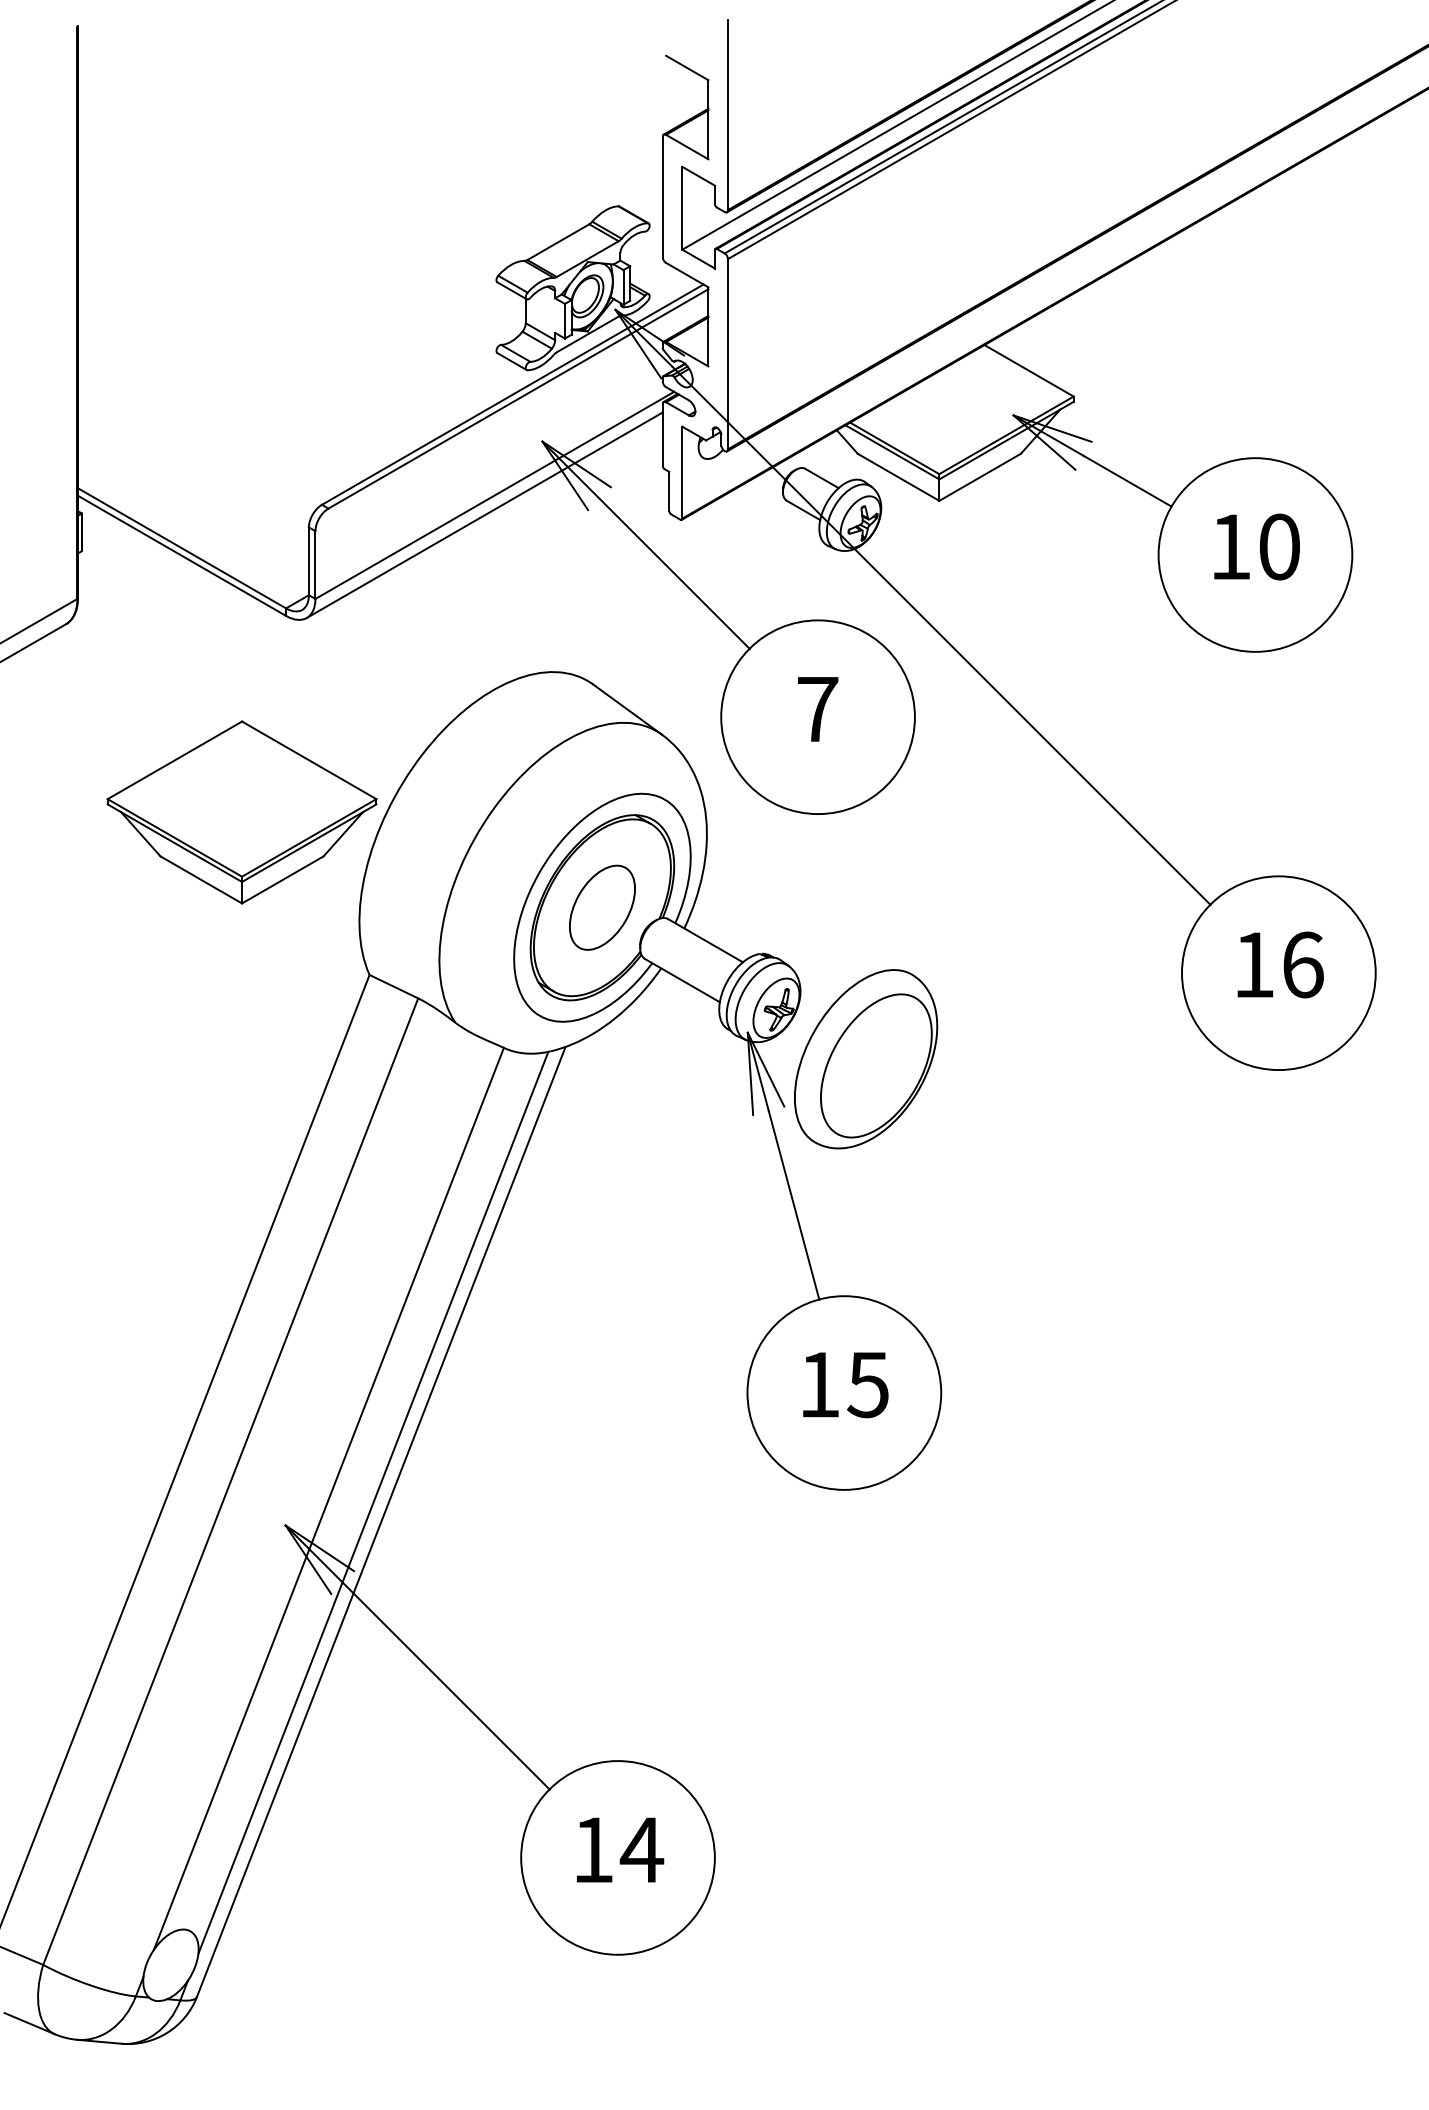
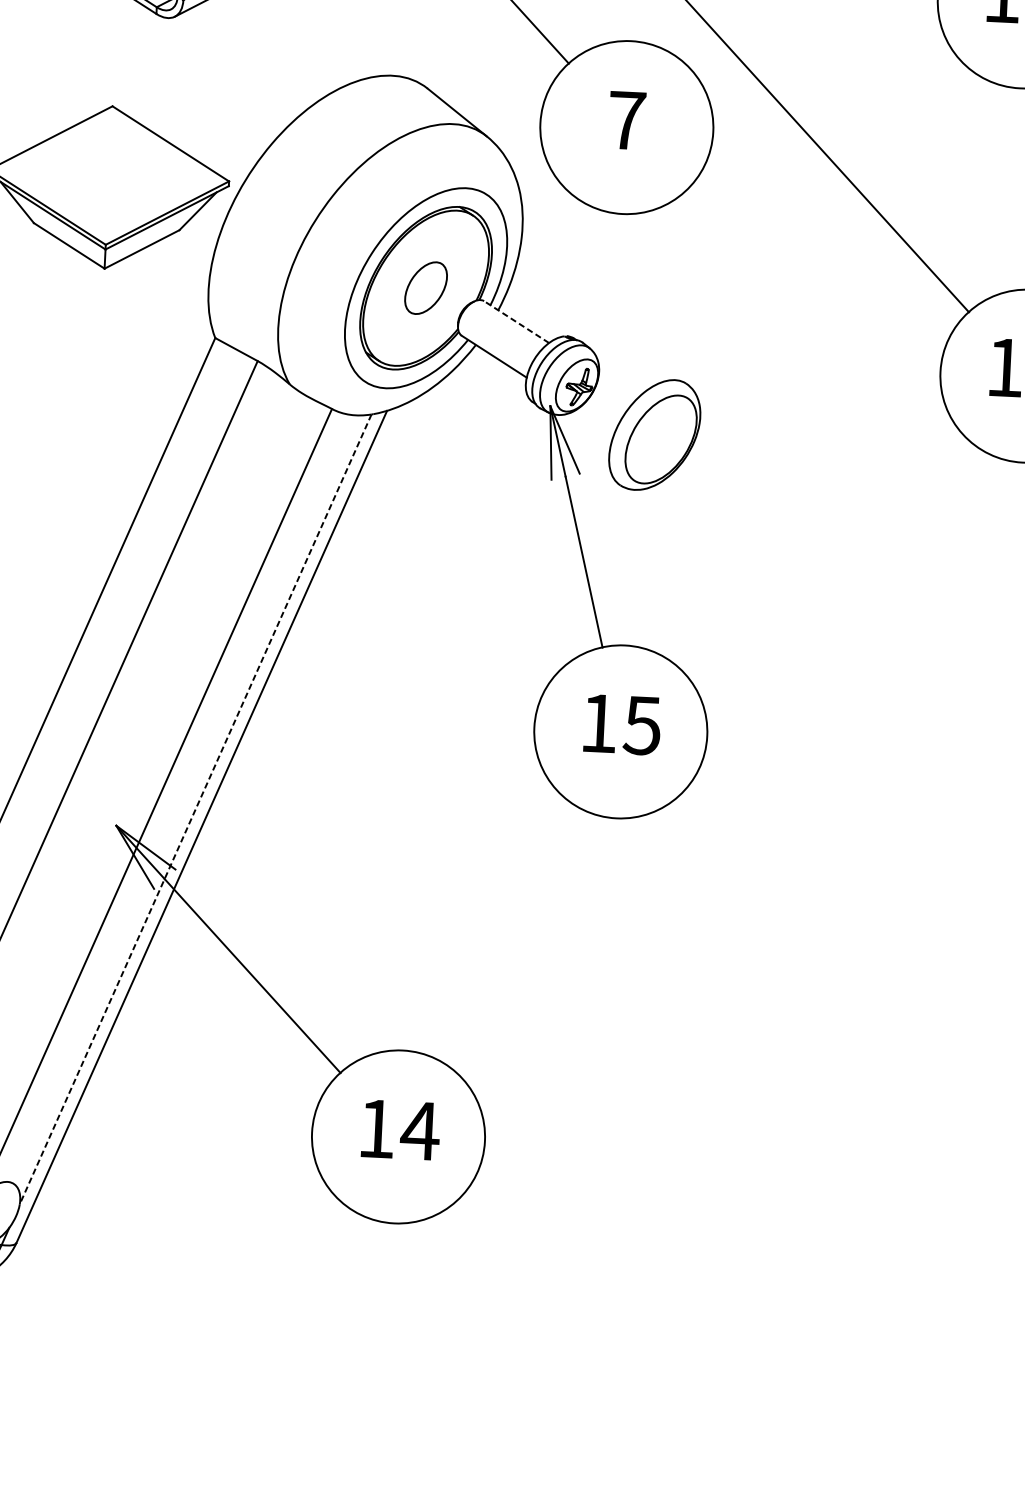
part: (602, 907) -> (426, 288), size x0.7
line: (705, 940) -> (516, 321), solid -> dashed
part: (866, 1059) -> (655, 435), size x0.7
line: (373, 1502) -> (195, 809), solid -> dashed

